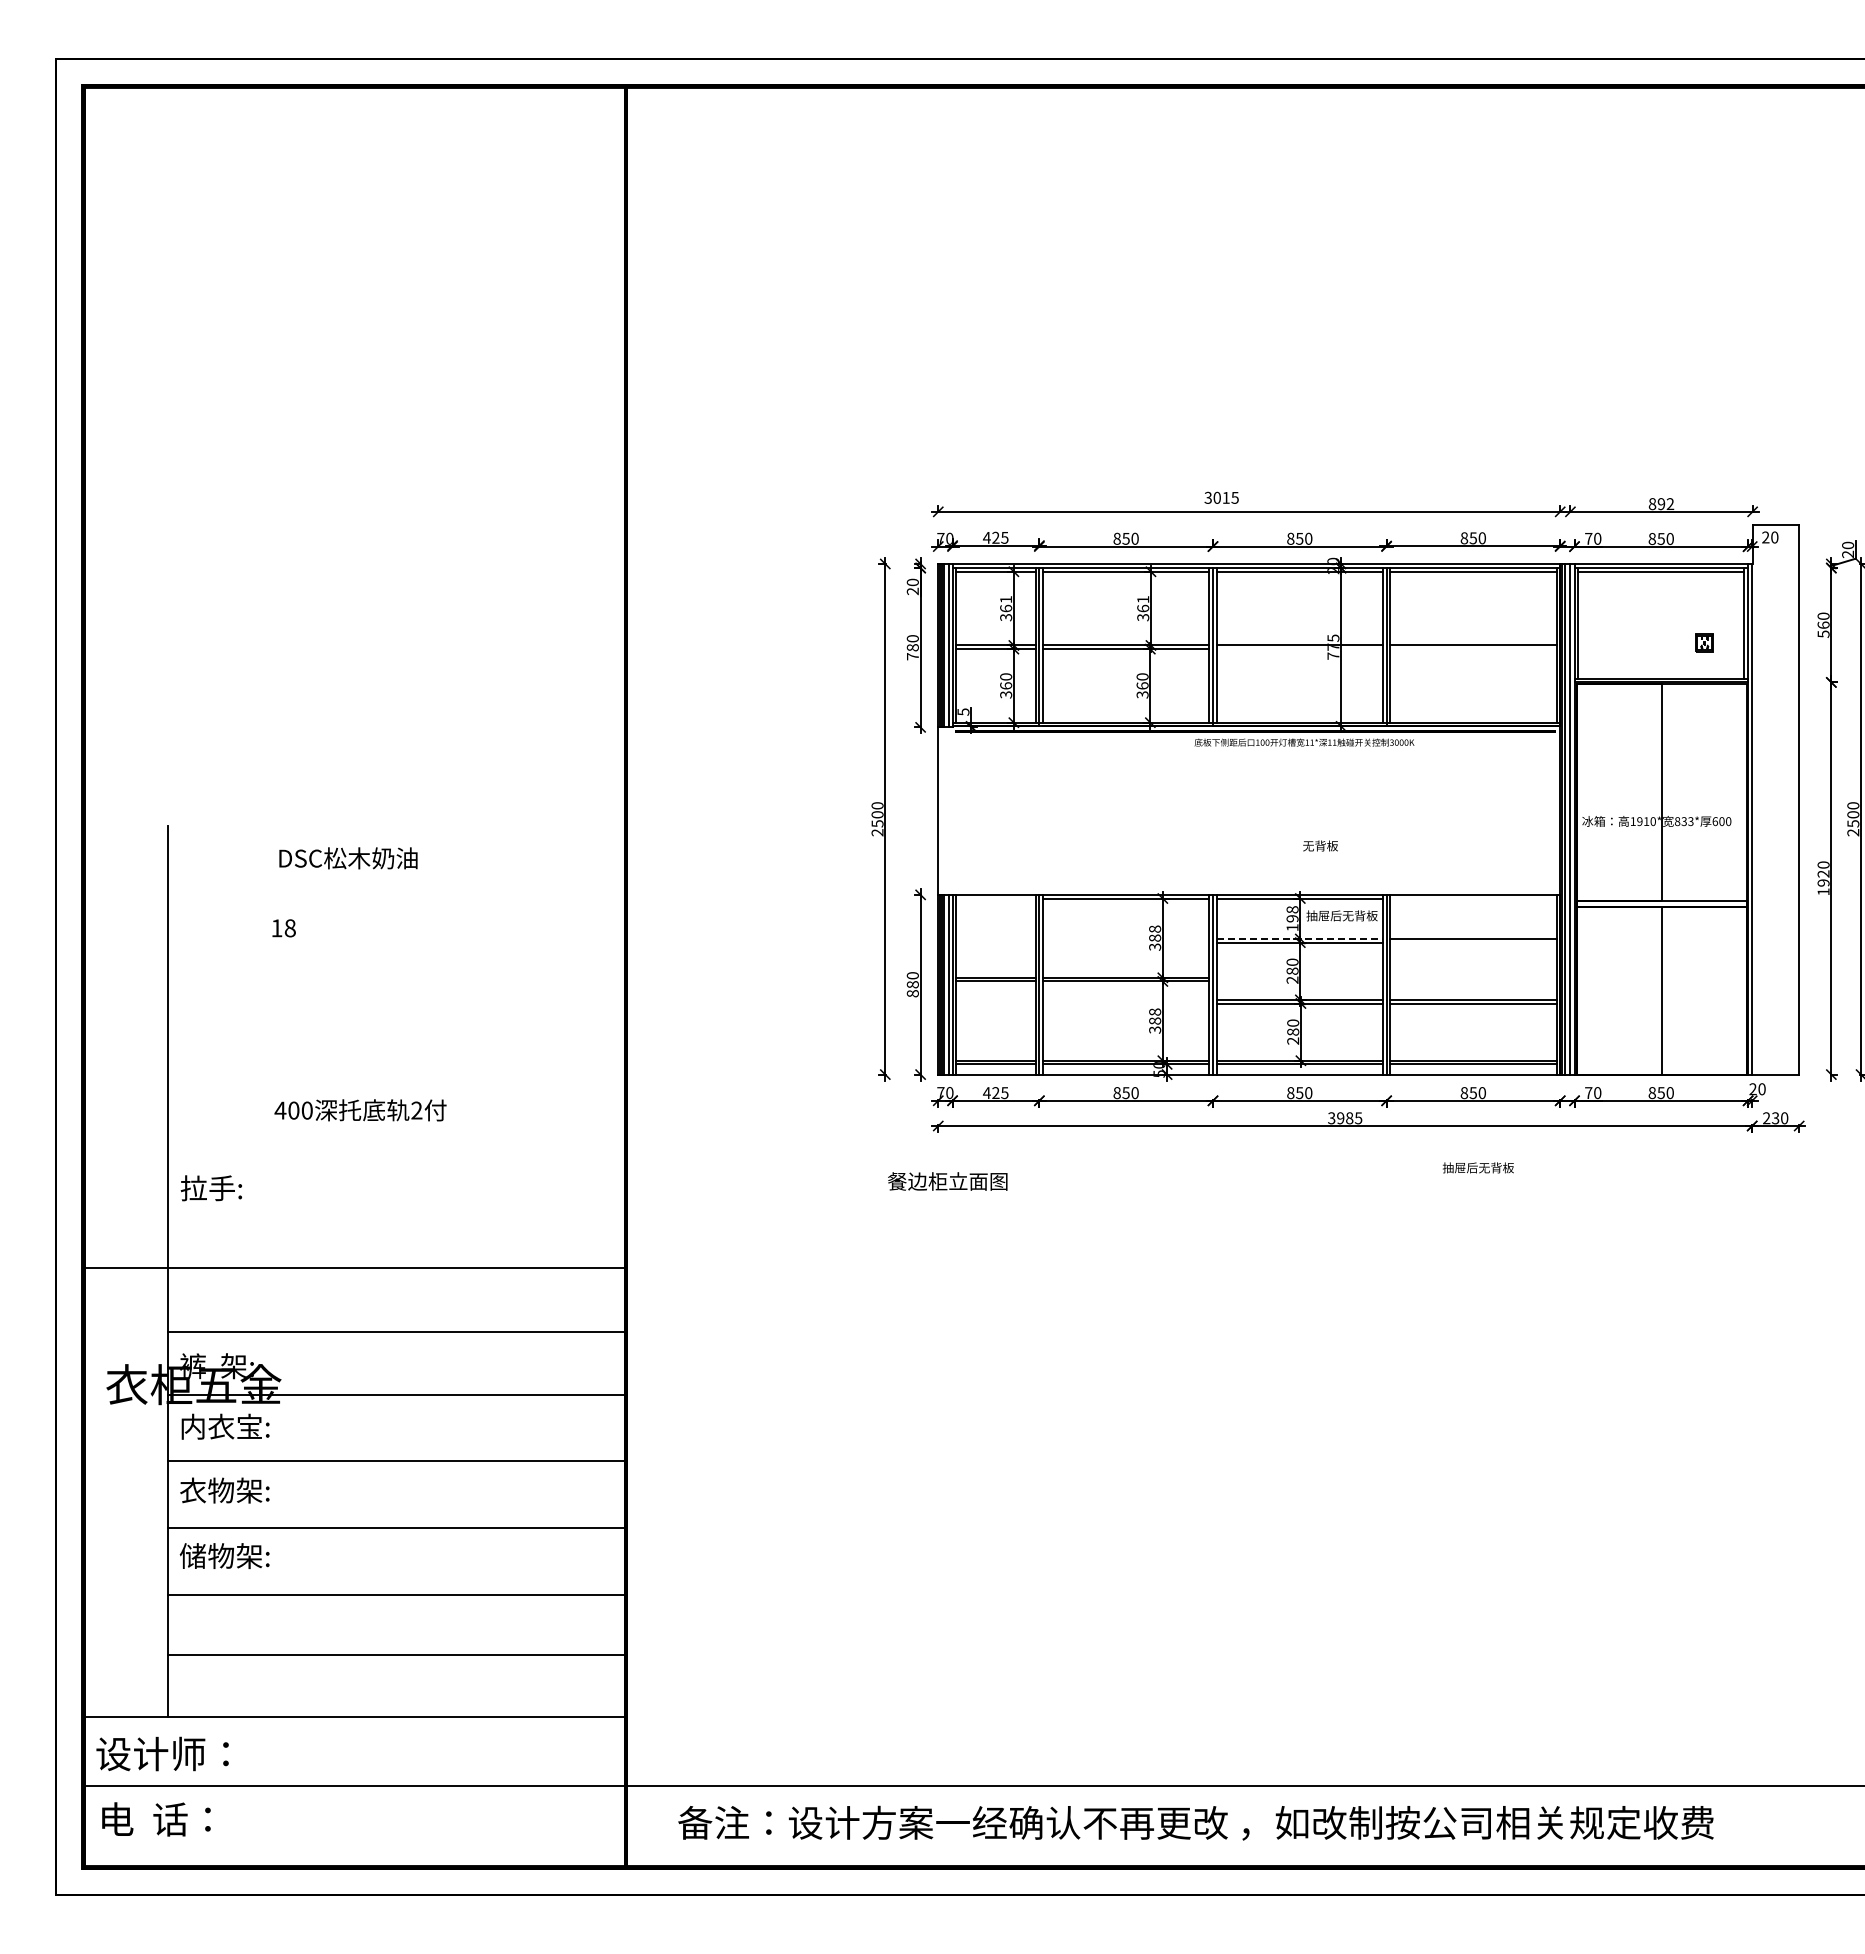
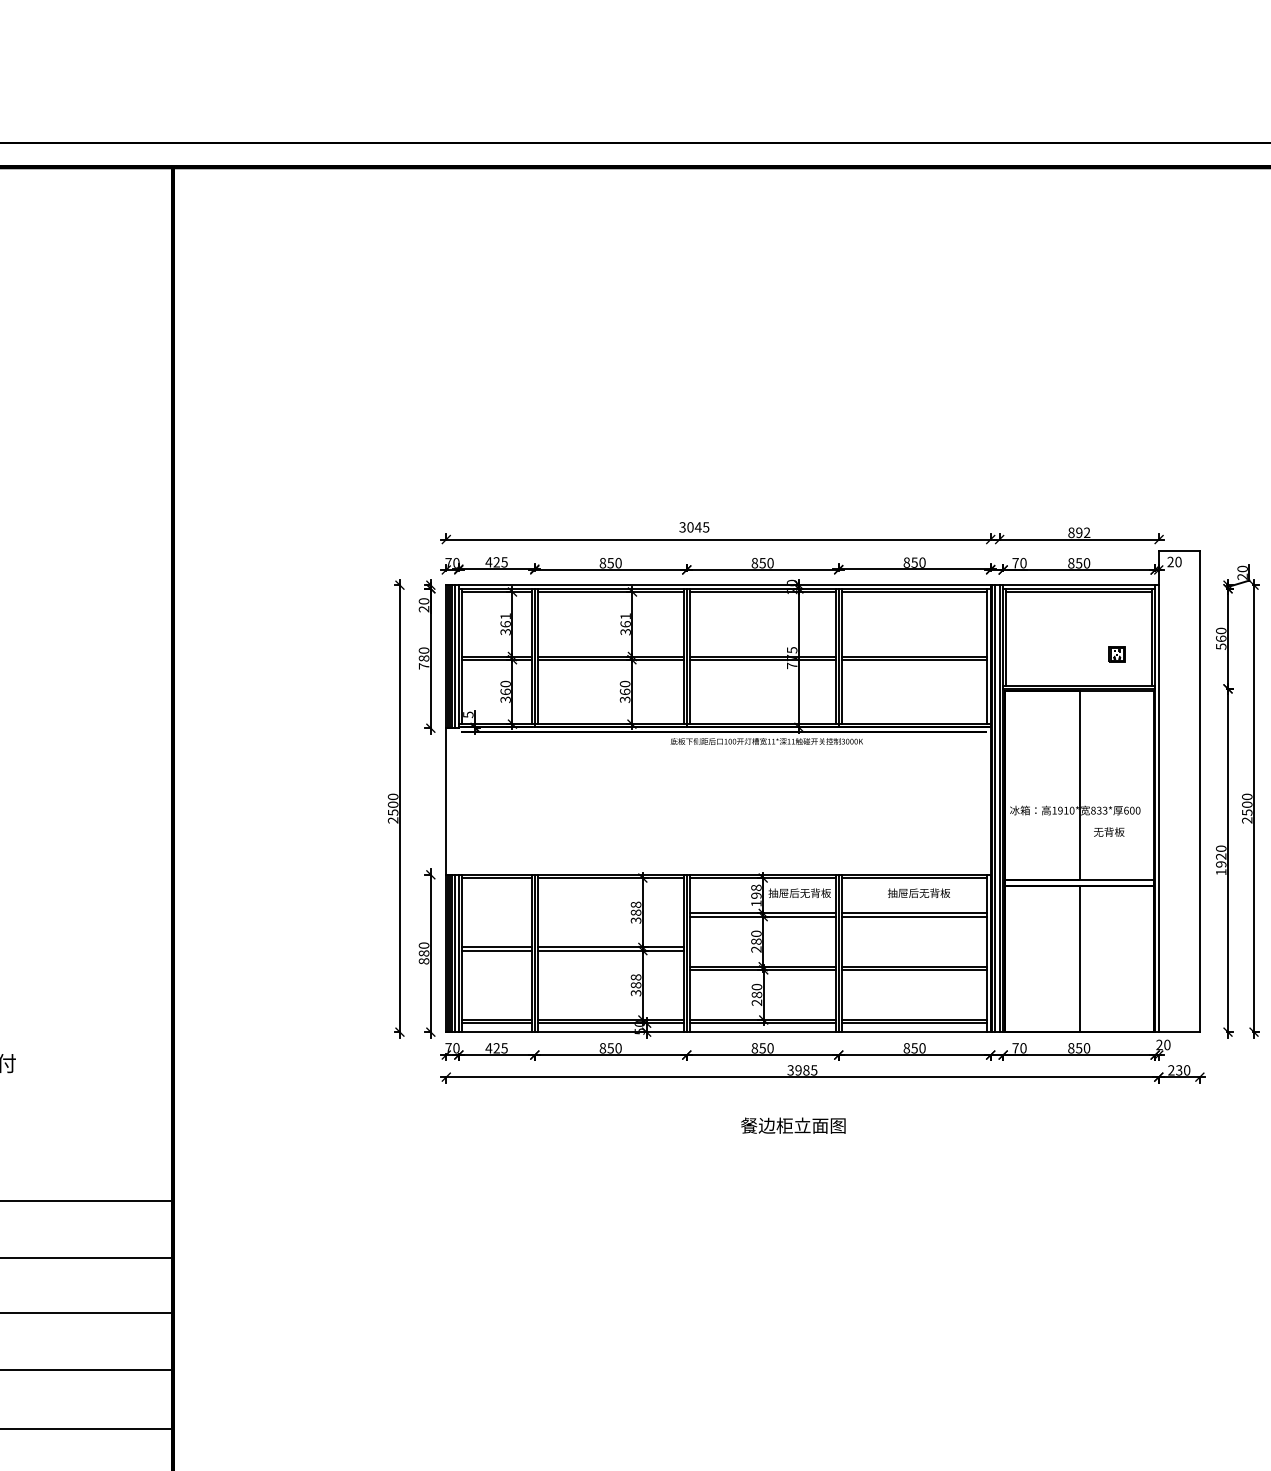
text: (1226, 497) -> (698, 527), 3015 -> 3045
line: (1299, 649) -> (762, 660), added
line: (1473, 649) -> (914, 660), added
text: (1320, 845) -> (1109, 831), moved
line: (995, 898) -> (496, 878), added
line: (1473, 898) -> (914, 878), added
line: (1300, 938) -> (763, 913), dashed -> solid
line: (1473, 942) -> (914, 916), added
text: (1477, 1167) -> (918, 892), moved
text: (947, 1181) -> (793, 1125), moved

